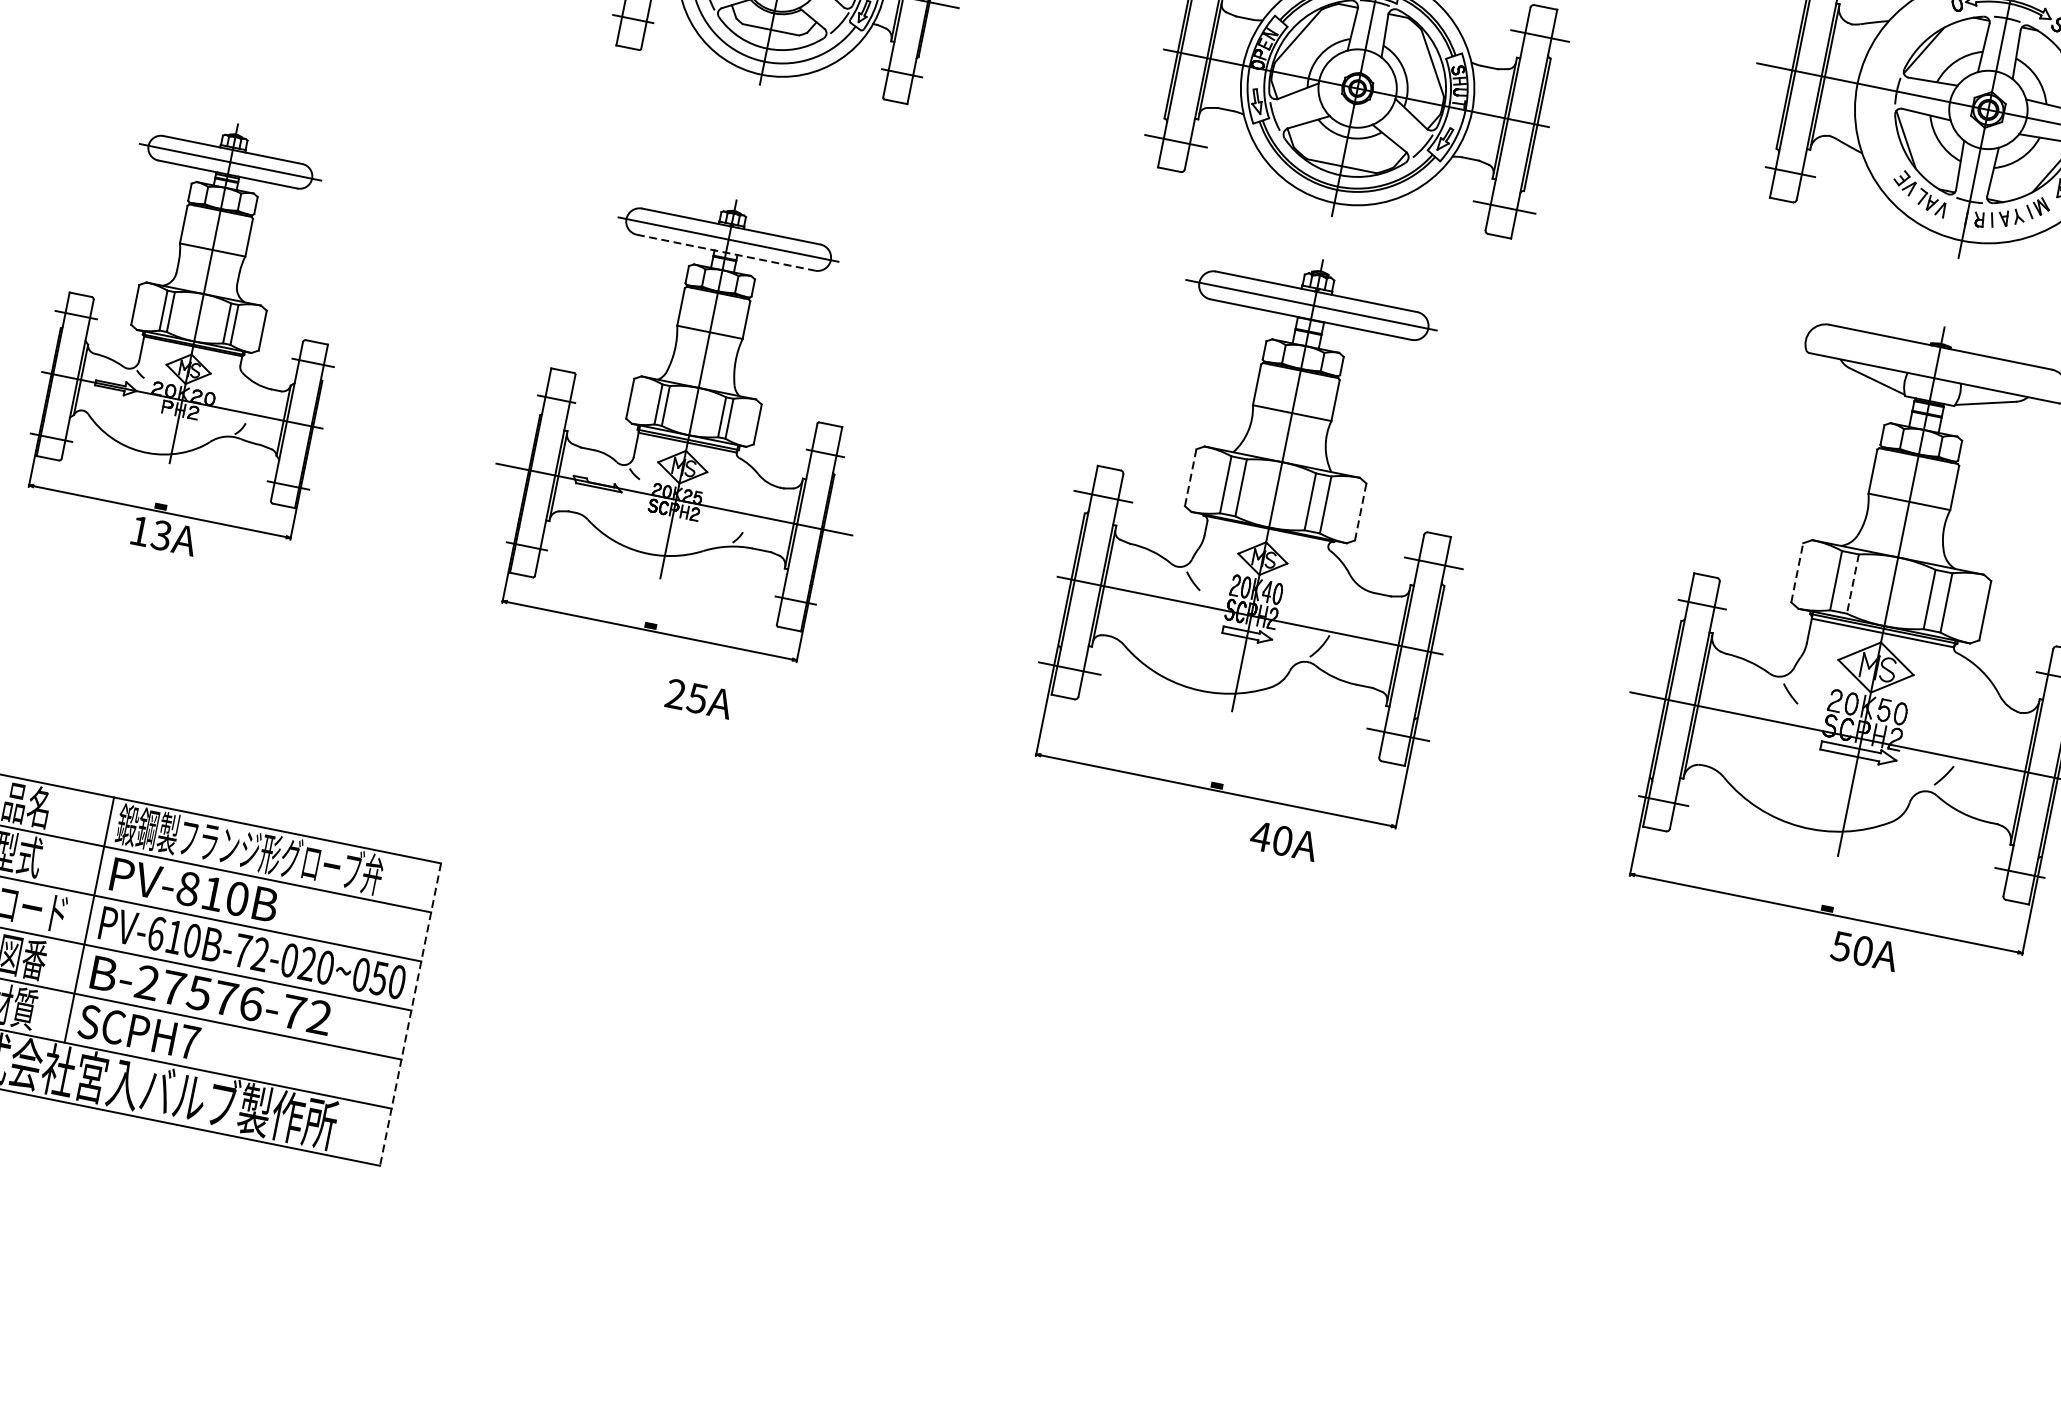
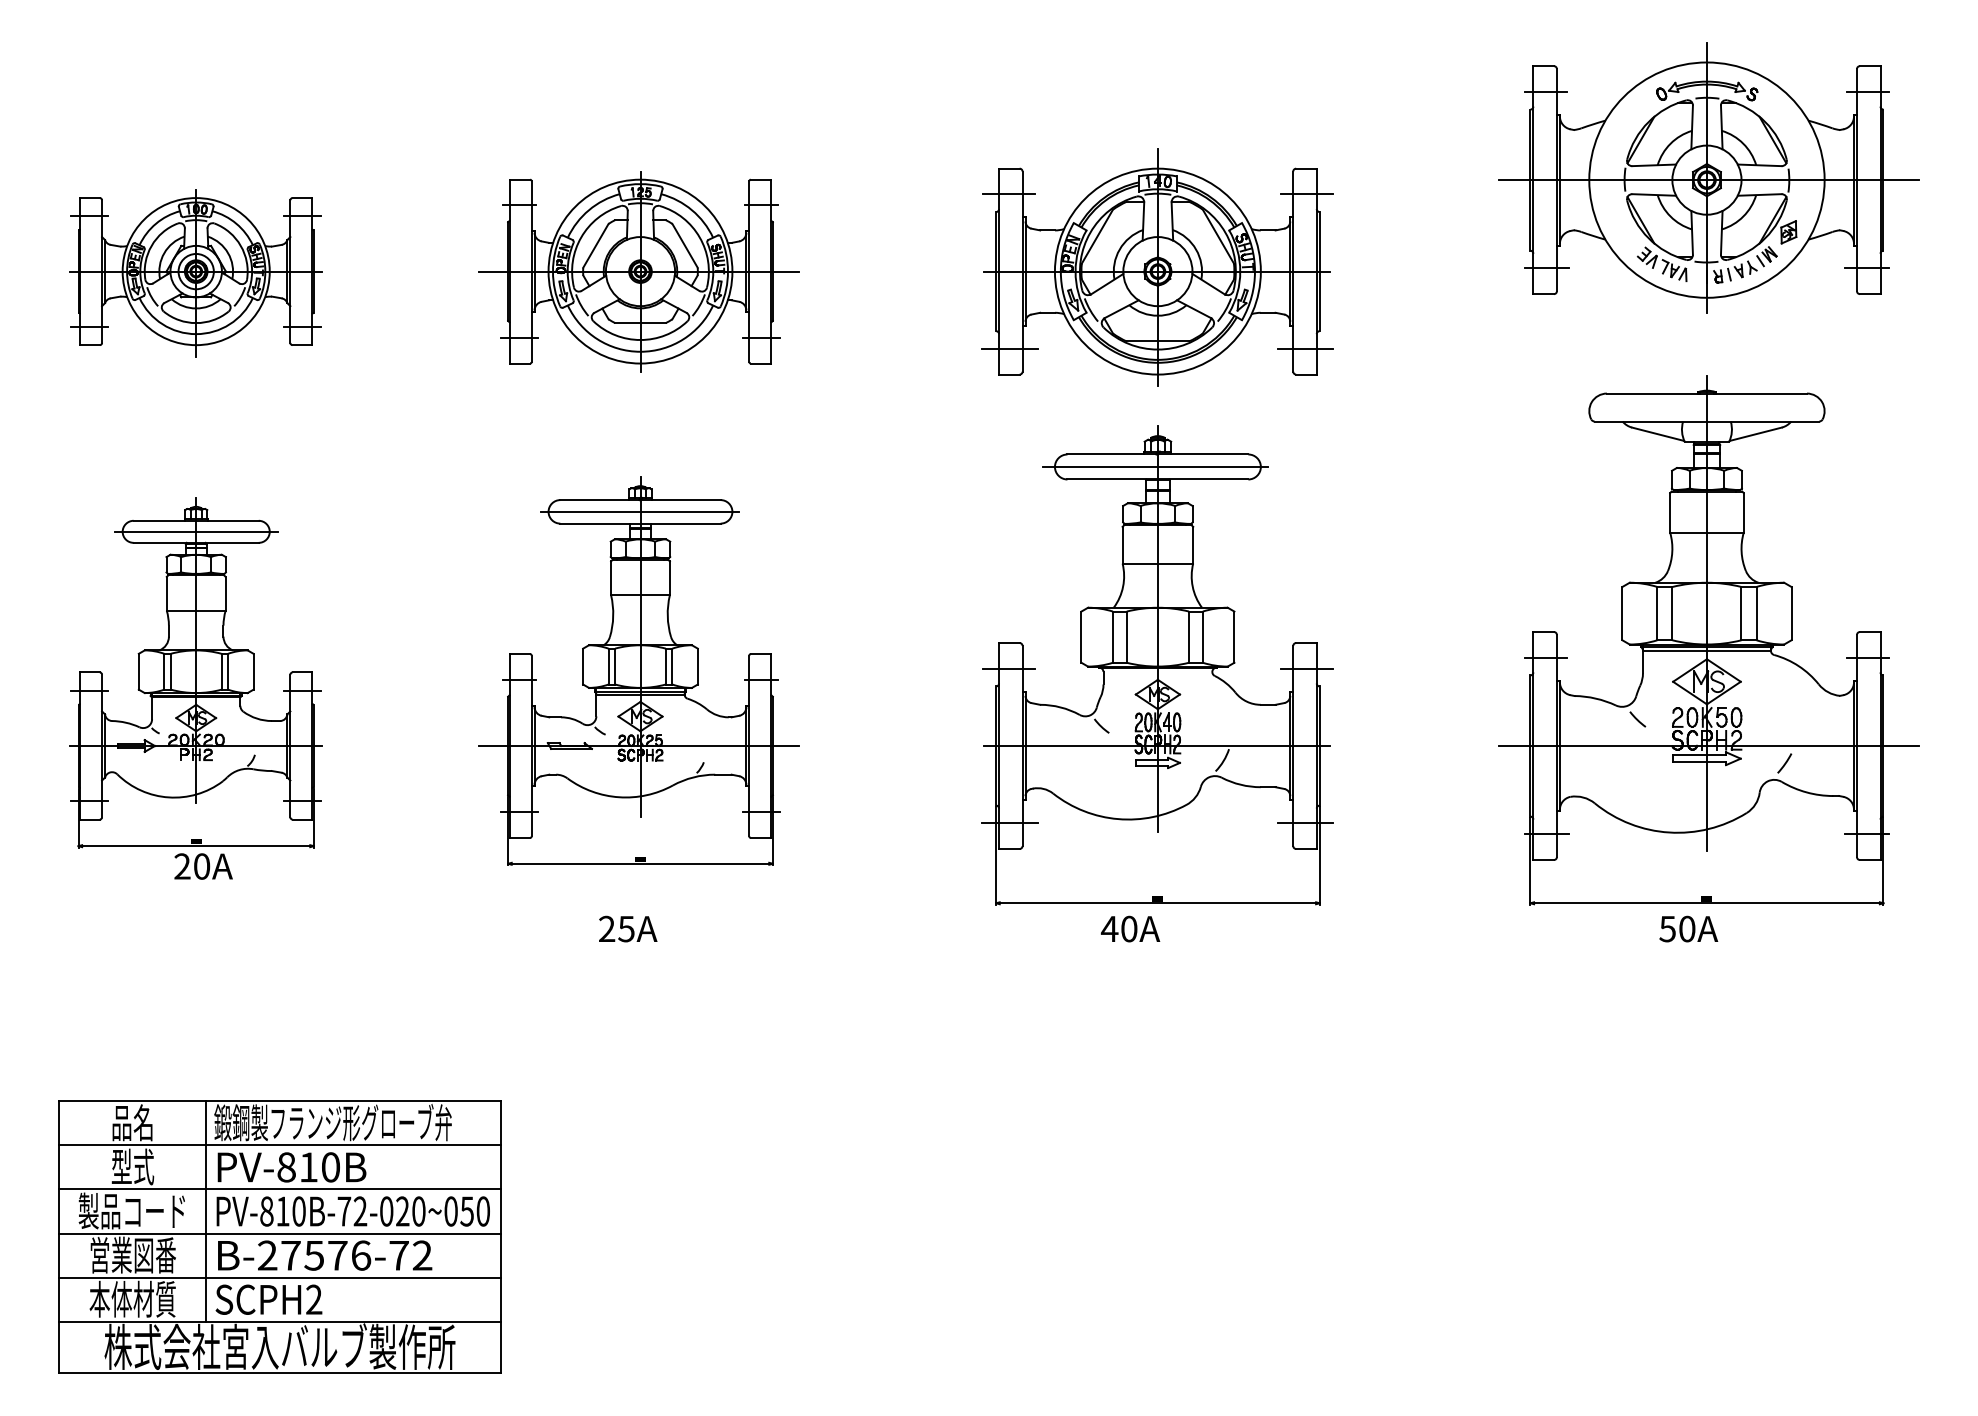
line: (726, 252) -> (640, 523), dashed -> solid
line: (1190, 478) -> (1081, 637), dashed -> solid
line: (1360, 512) -> (1234, 637), dashed -> solid
text: (151, 533) -> (192, 866), 13A -> 20A
line: (1797, 572) -> (1622, 613), dashed -> solid
line: (1852, 583) -> (1672, 613), dashed -> solid
text: (699, 698) -> (628, 928), moved
text: (1284, 840) -> (1130, 928), moved
text: (156, 933) -> (266, 1211), PV-610B-72-020~050 -> PV-810B-72-020~050
text: (1864, 950) -> (1688, 928), moved
line: (410, 1014) -> (500, 1237), dashed -> solid
text: (189, 1042) -> (314, 1299), SCPH7 -> SCPH2

